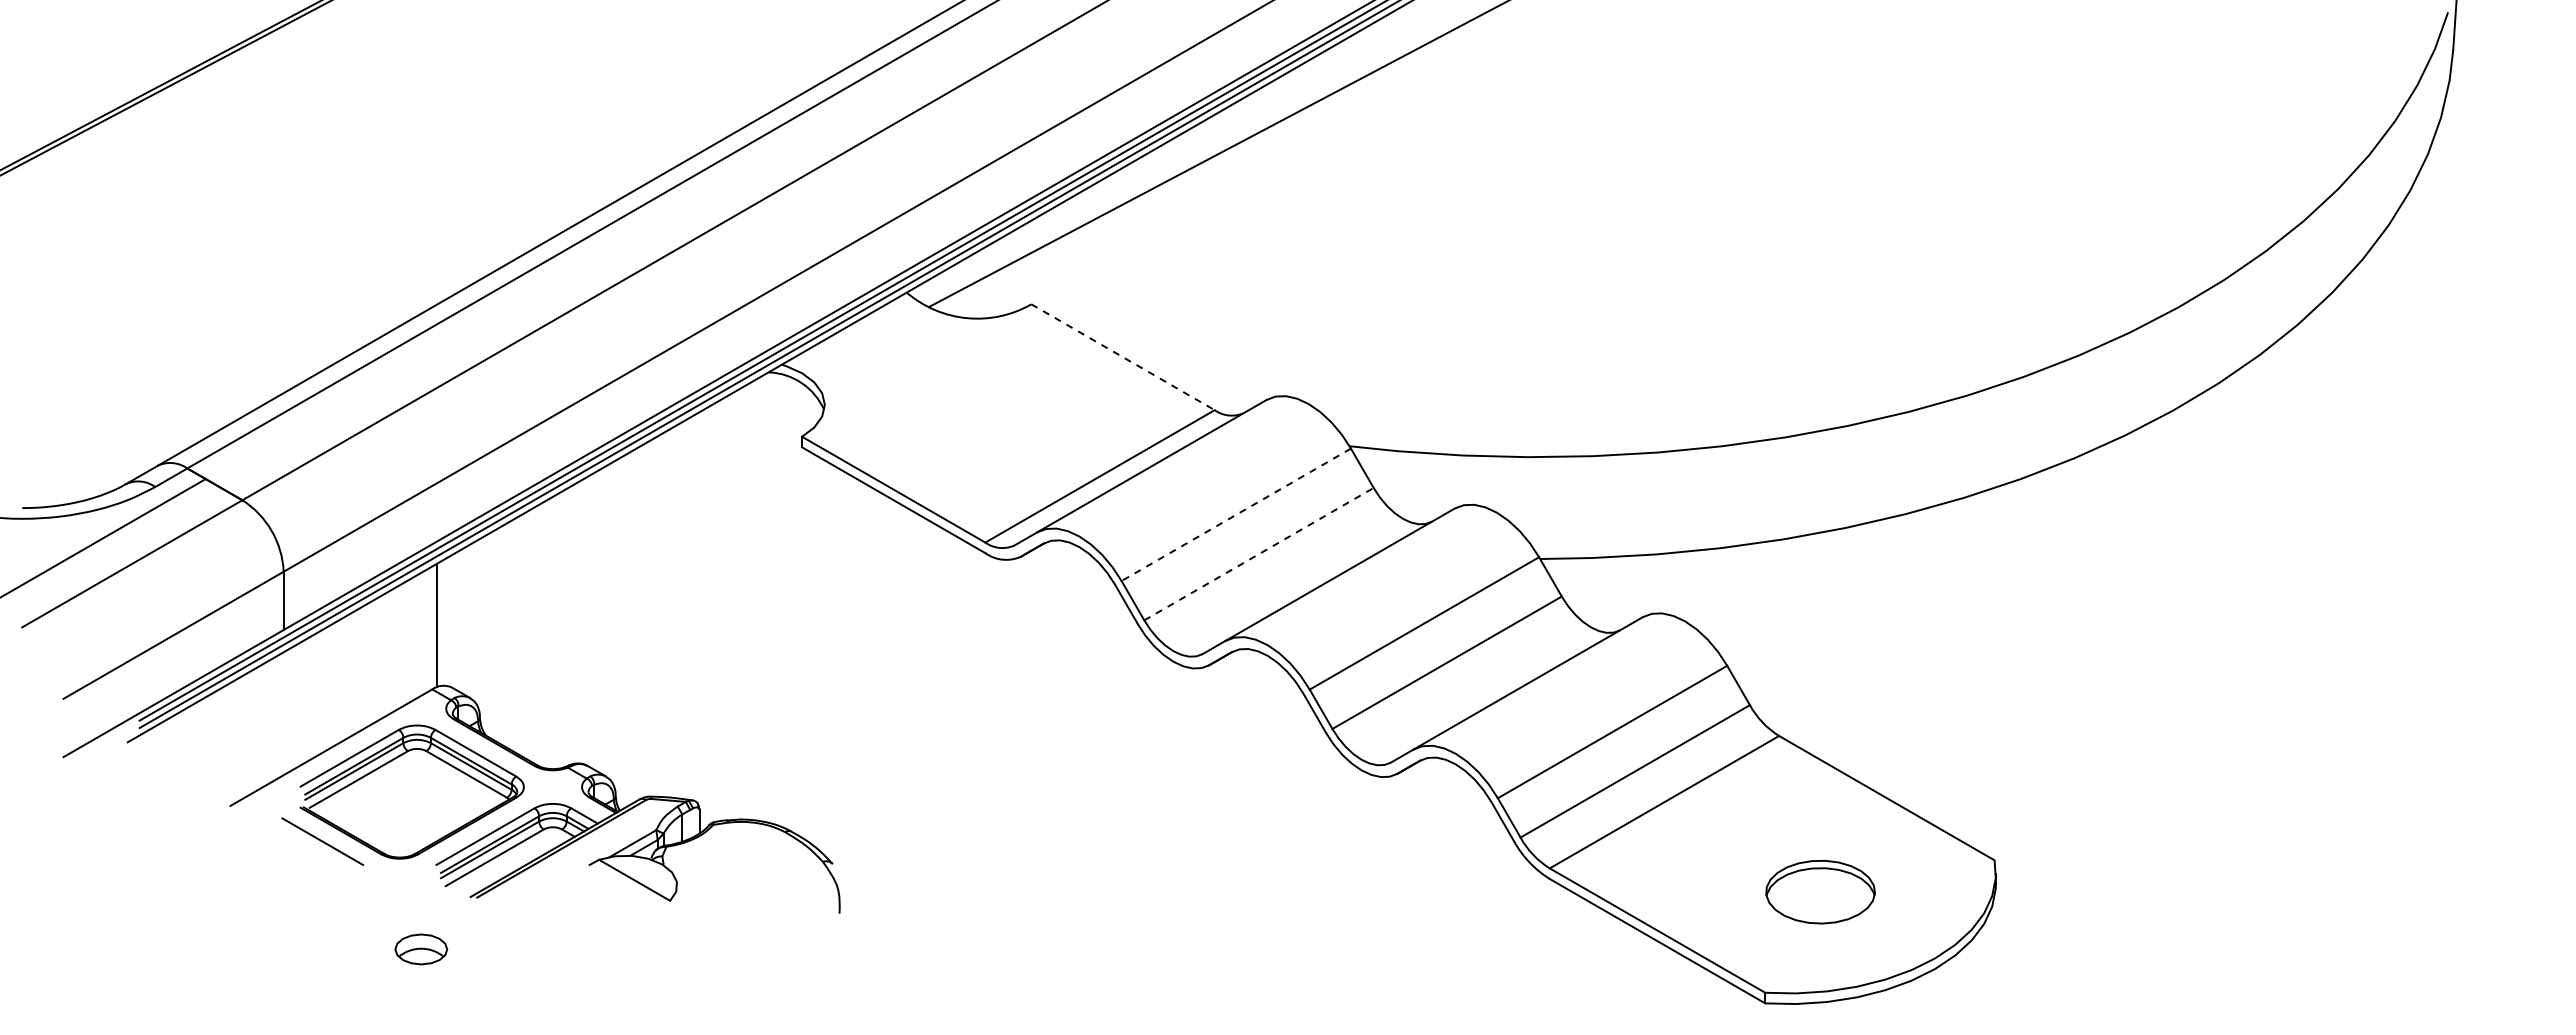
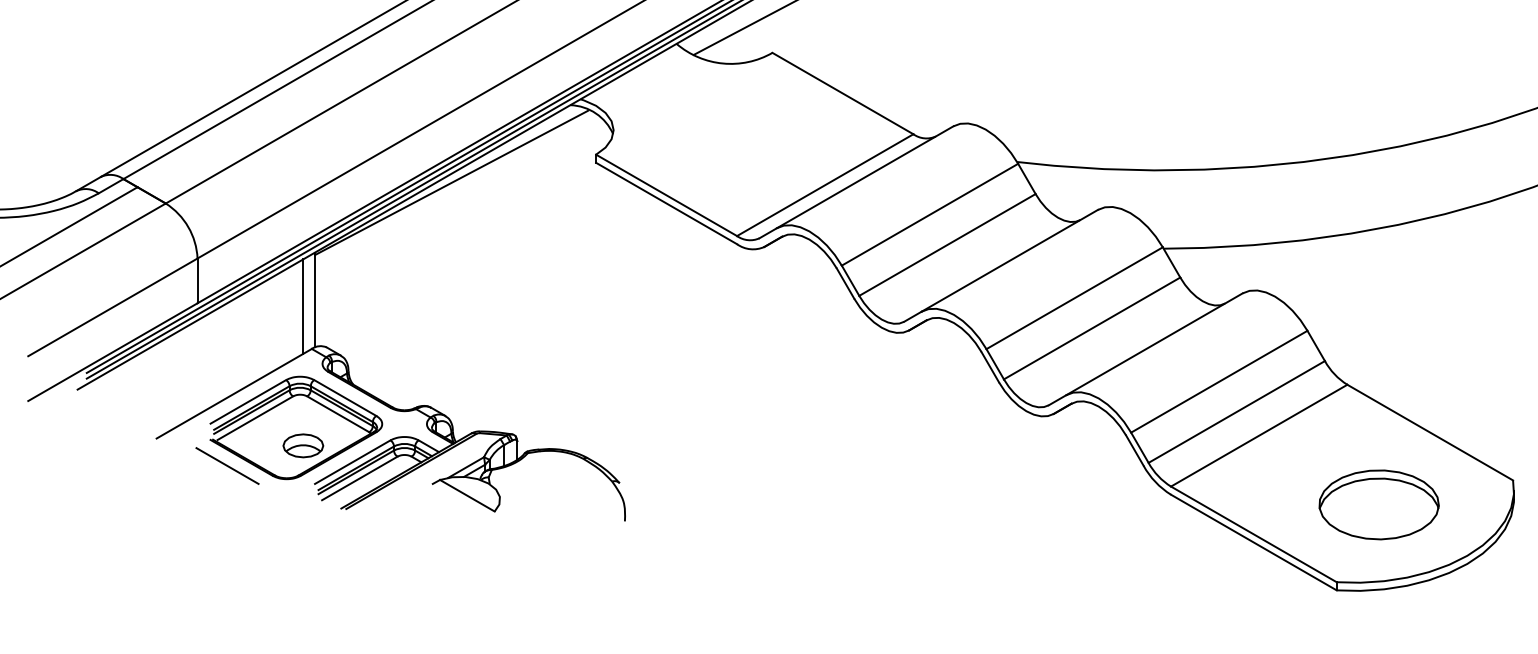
line: (1123, 357) -> (843, 93), dashed -> solid
line: (613, 473) -> (451, 182), added
line: (1235, 515) -> (929, 215), dashed -> solid
line: (1259, 553) -> (947, 244), dashed -> solid
line: (421, 633) -> (303, 305), added
part: (1820, 891) -> (1379, 504), size x1.43
part: (421, 949) -> (303, 445), moved

